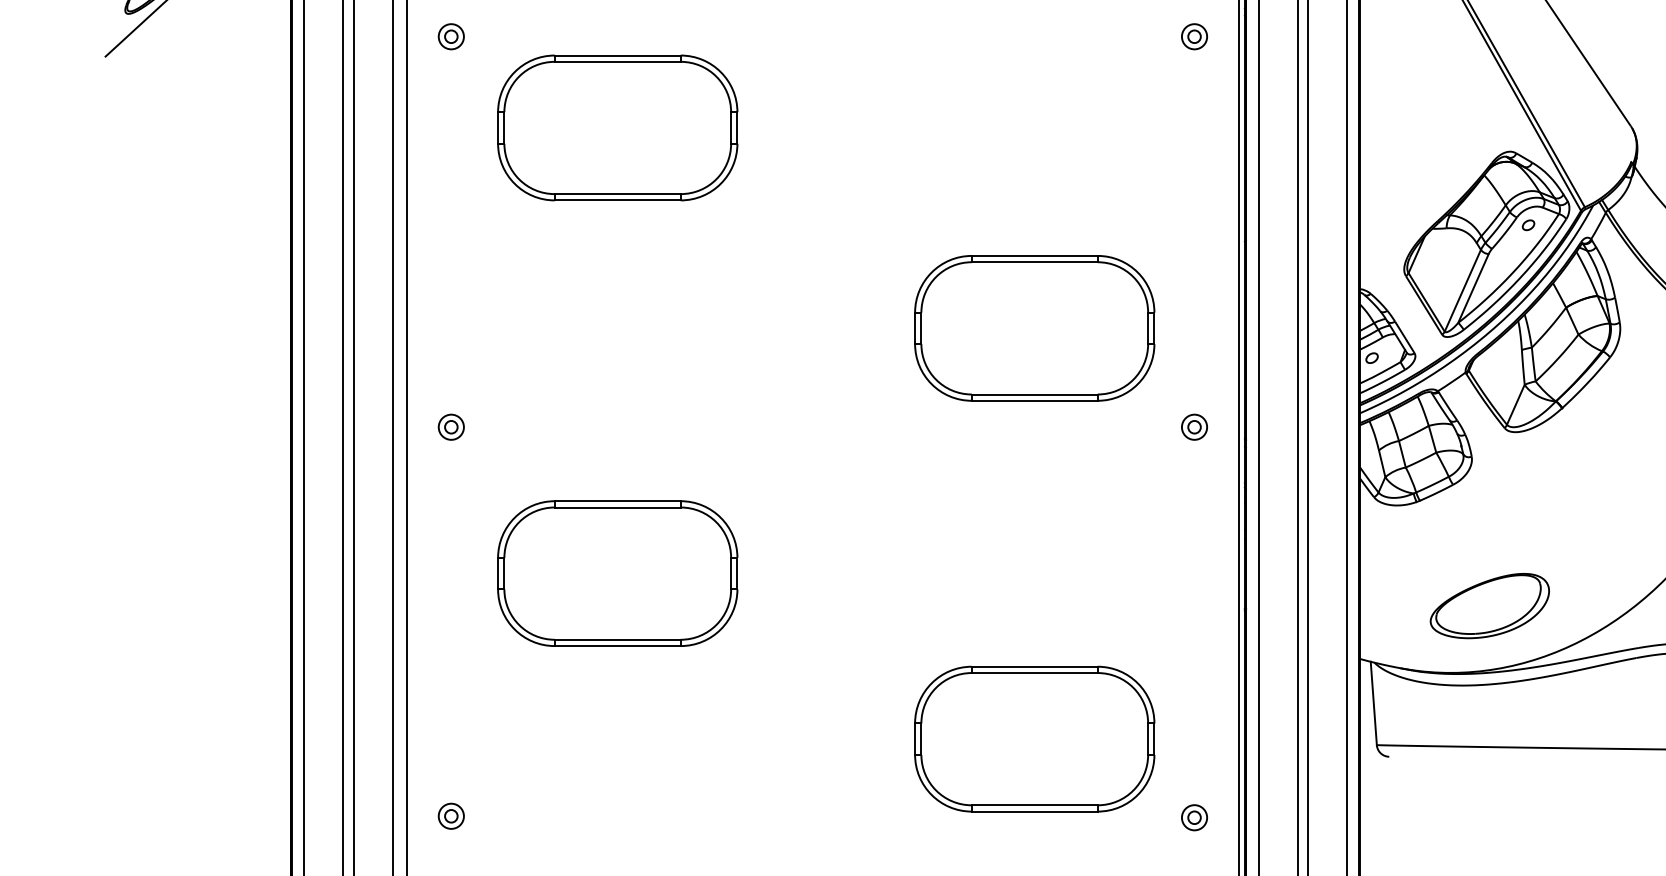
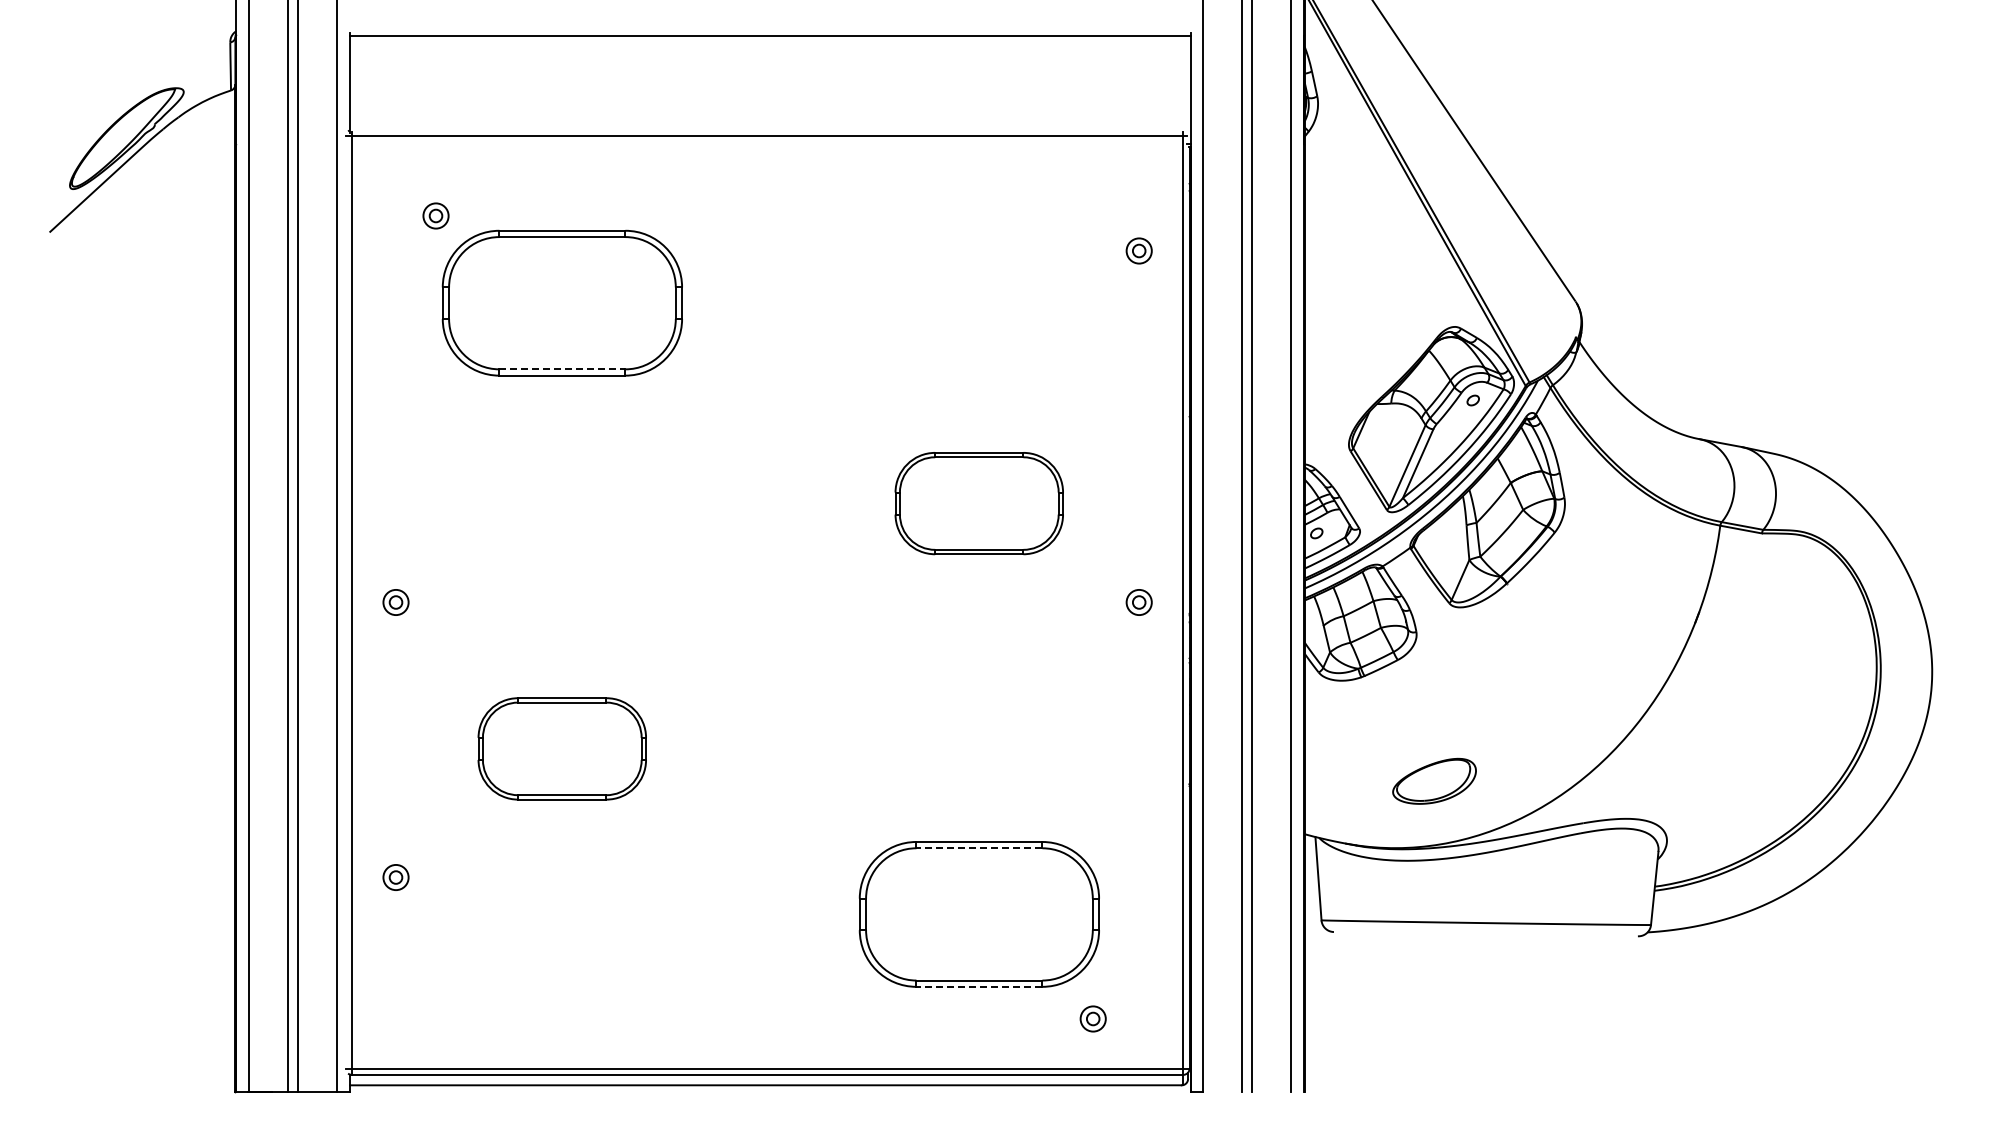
part: (450, 36) -> (435, 215), moved
part: (1193, 36) -> (1138, 250), moved
line: (617, 194) -> (562, 369), solid -> dashed
part: (1033, 328) -> (978, 503), size x0.7
part: (616, 573) -> (561, 748), size x0.7
part: (1489, 606) -> (1434, 781), size x0.7
line: (1034, 673) -> (979, 848), solid -> dashed
line: (1034, 811) -> (979, 986), solid -> dashed
part: (450, 816) -> (395, 877), moved
part: (1193, 817) -> (1092, 1018), moved

